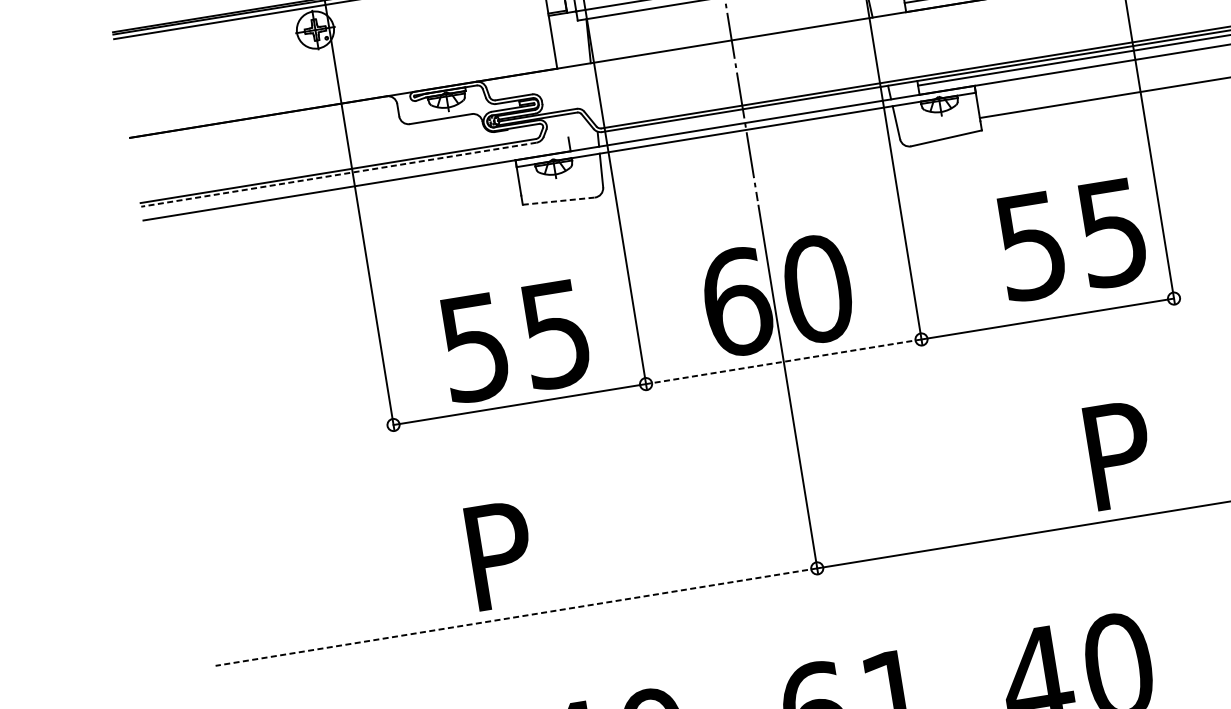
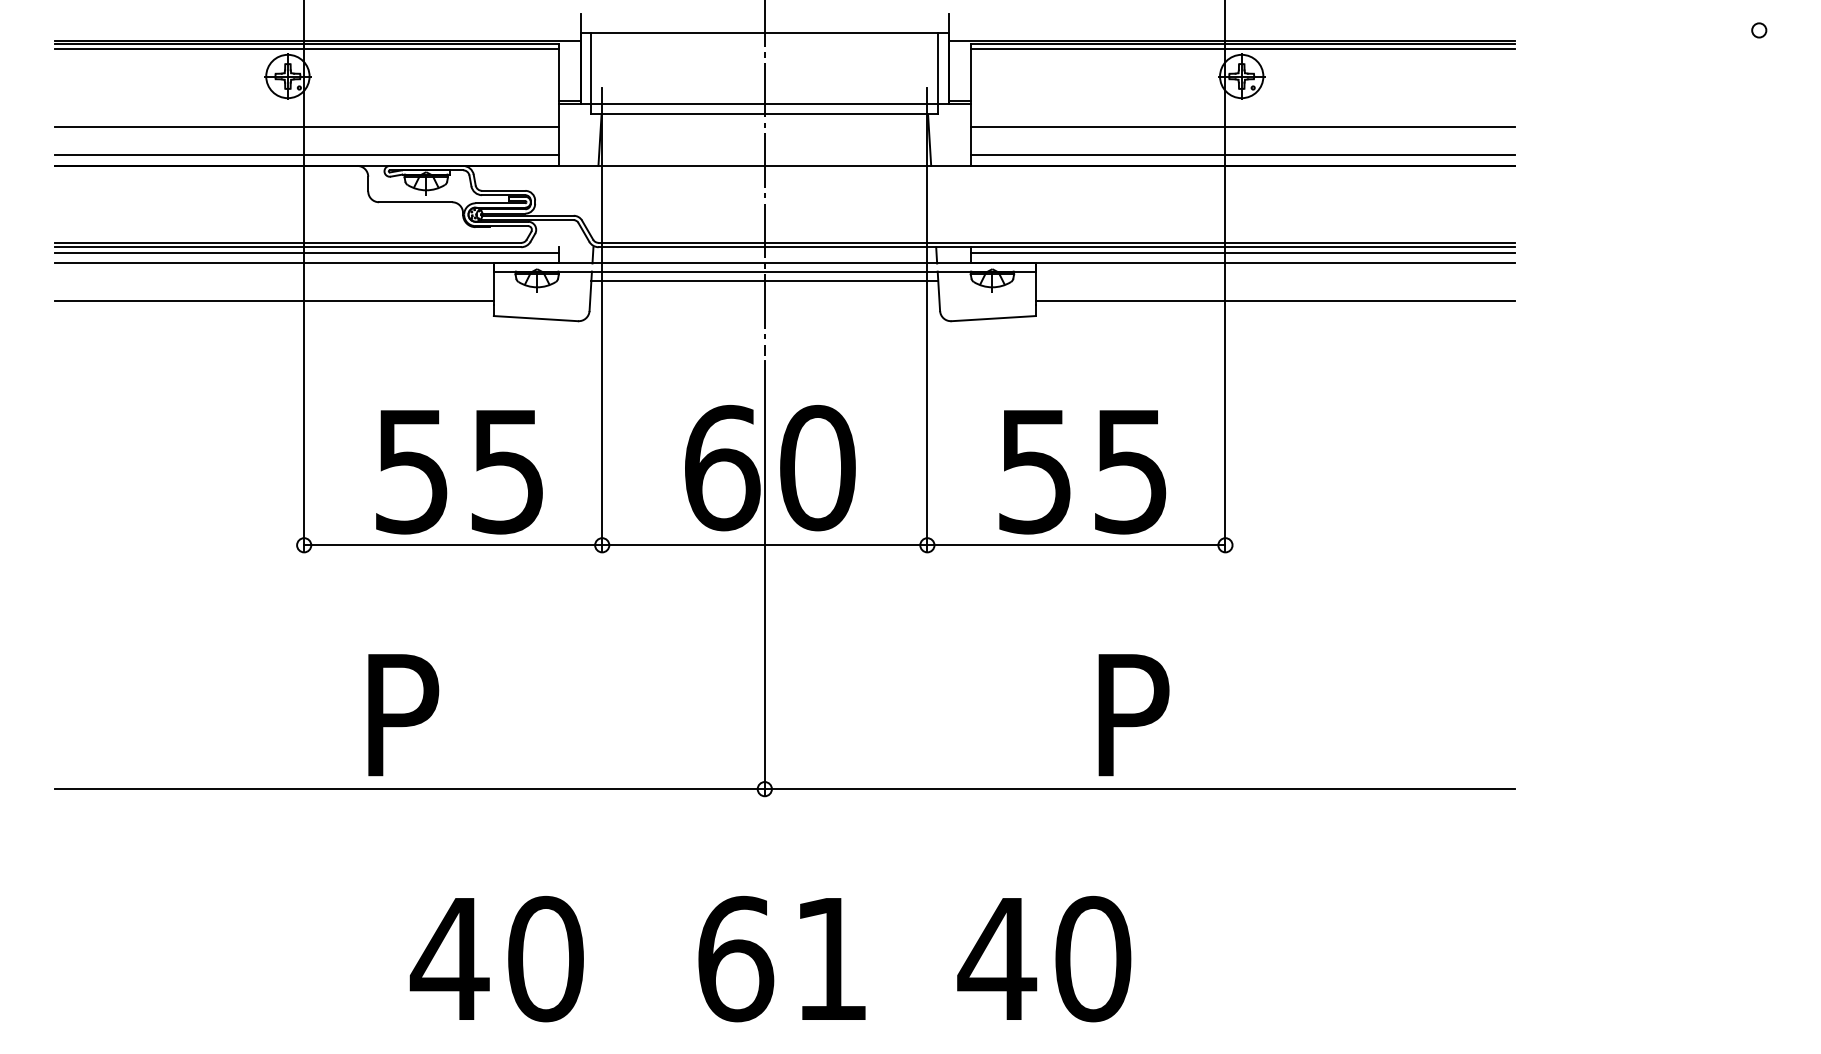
line: (338, 69) -> (306, 126), added
line: (342, 94) -> (306, 155), added
line: (747, 137) -> (764, 280), added
line: (338, 175) -> (287, 247), dashed -> solid
line: (355, 176) -> (306, 252), added
line: (559, 201) -> (536, 318), dashed -> solid
line: (334, 222) -> (273, 301), added
text: (1071, 240) -> (1082, 472), moved
line: (783, 362) -> (764, 545), dashed -> solid
line: (516, 617) -> (409, 789), dashed -> solid

